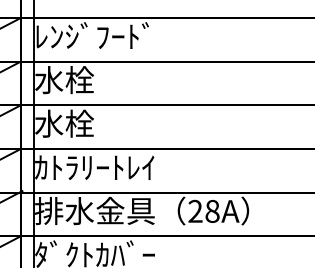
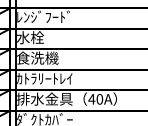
text: (79, 122) -> (37, 57), 水栓 -> 食洗機
text: (203, 211) -> (95, 99), 28A -> 40A

